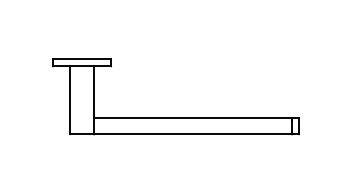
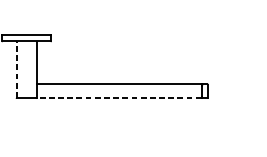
line: (69, 99) -> (16, 68), solid -> dashed
line: (192, 134) -> (118, 98), solid -> dashed

